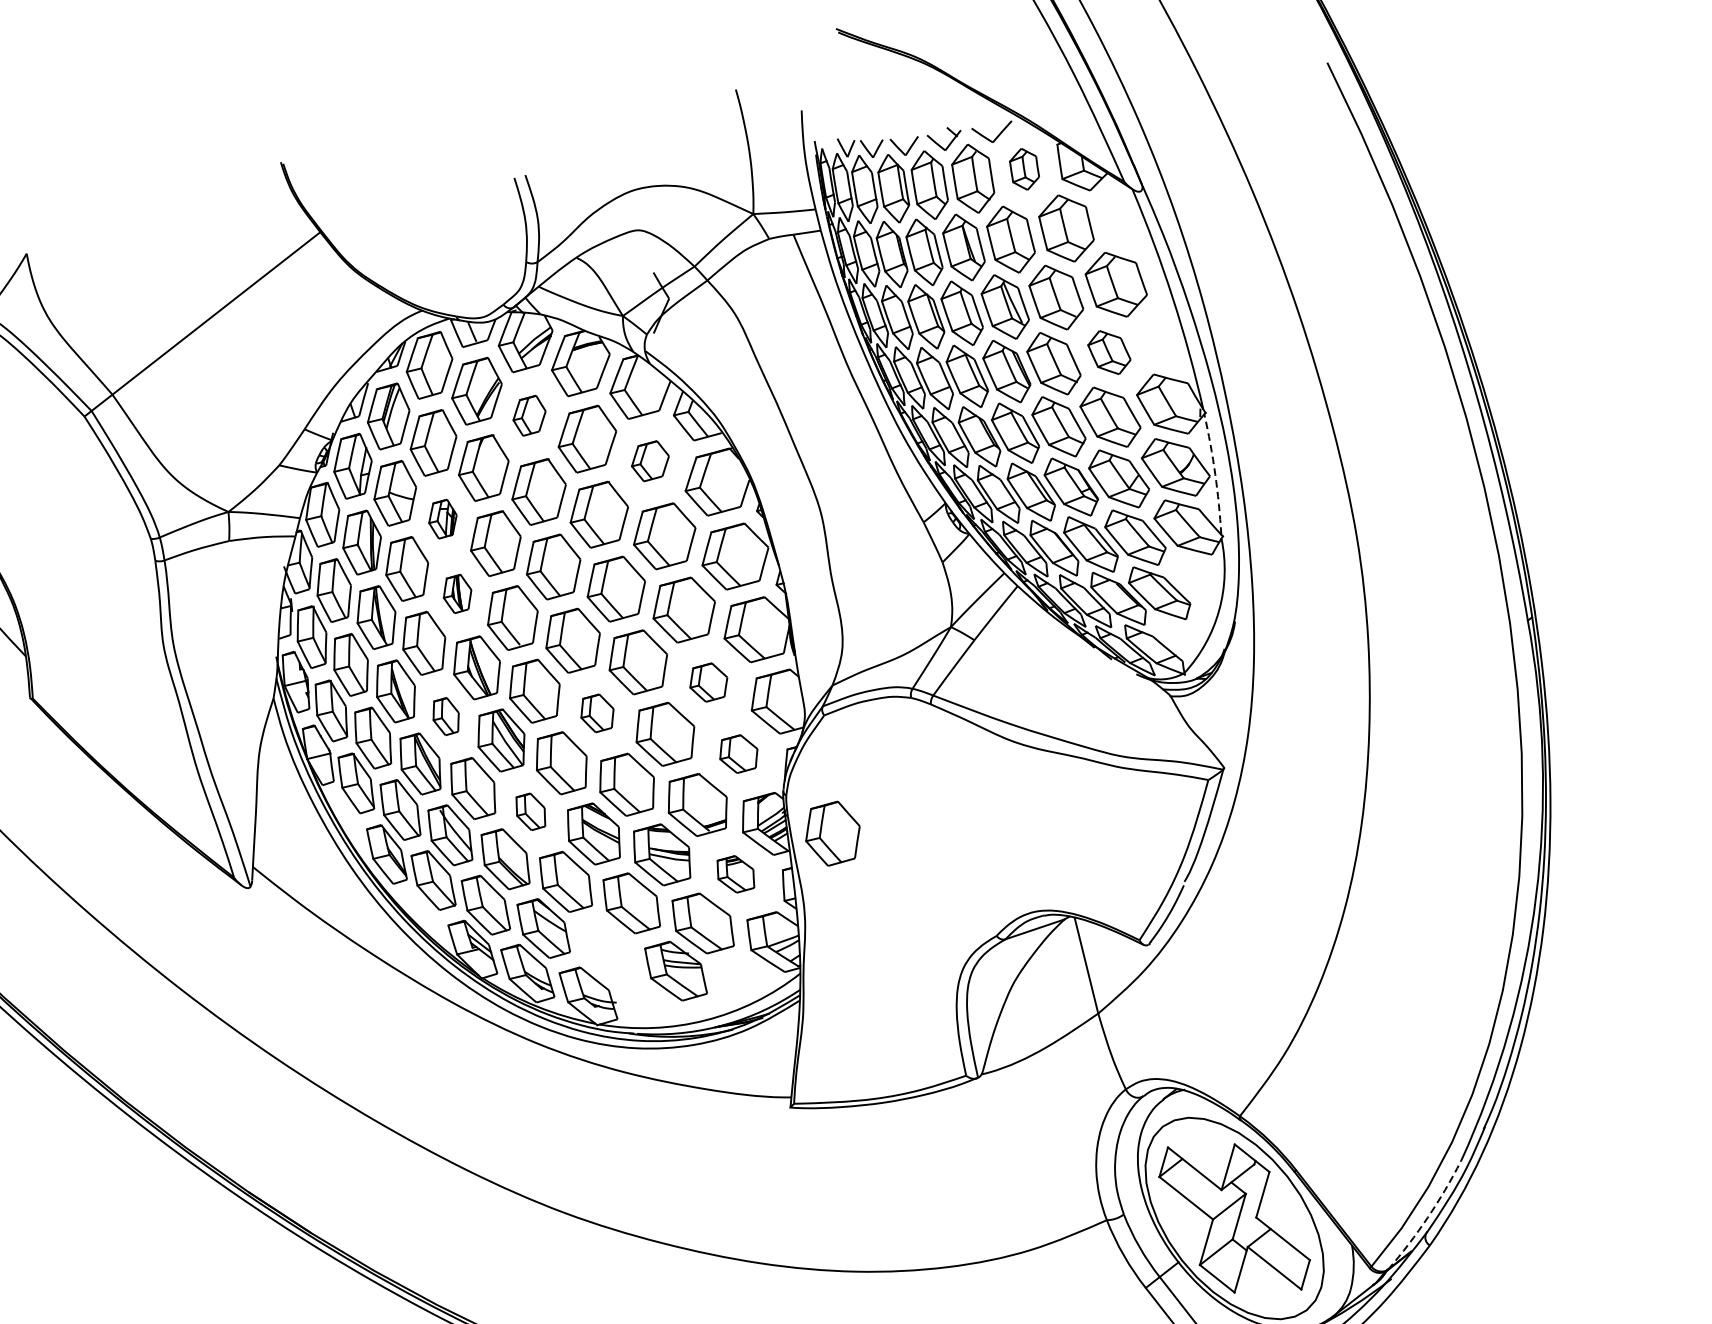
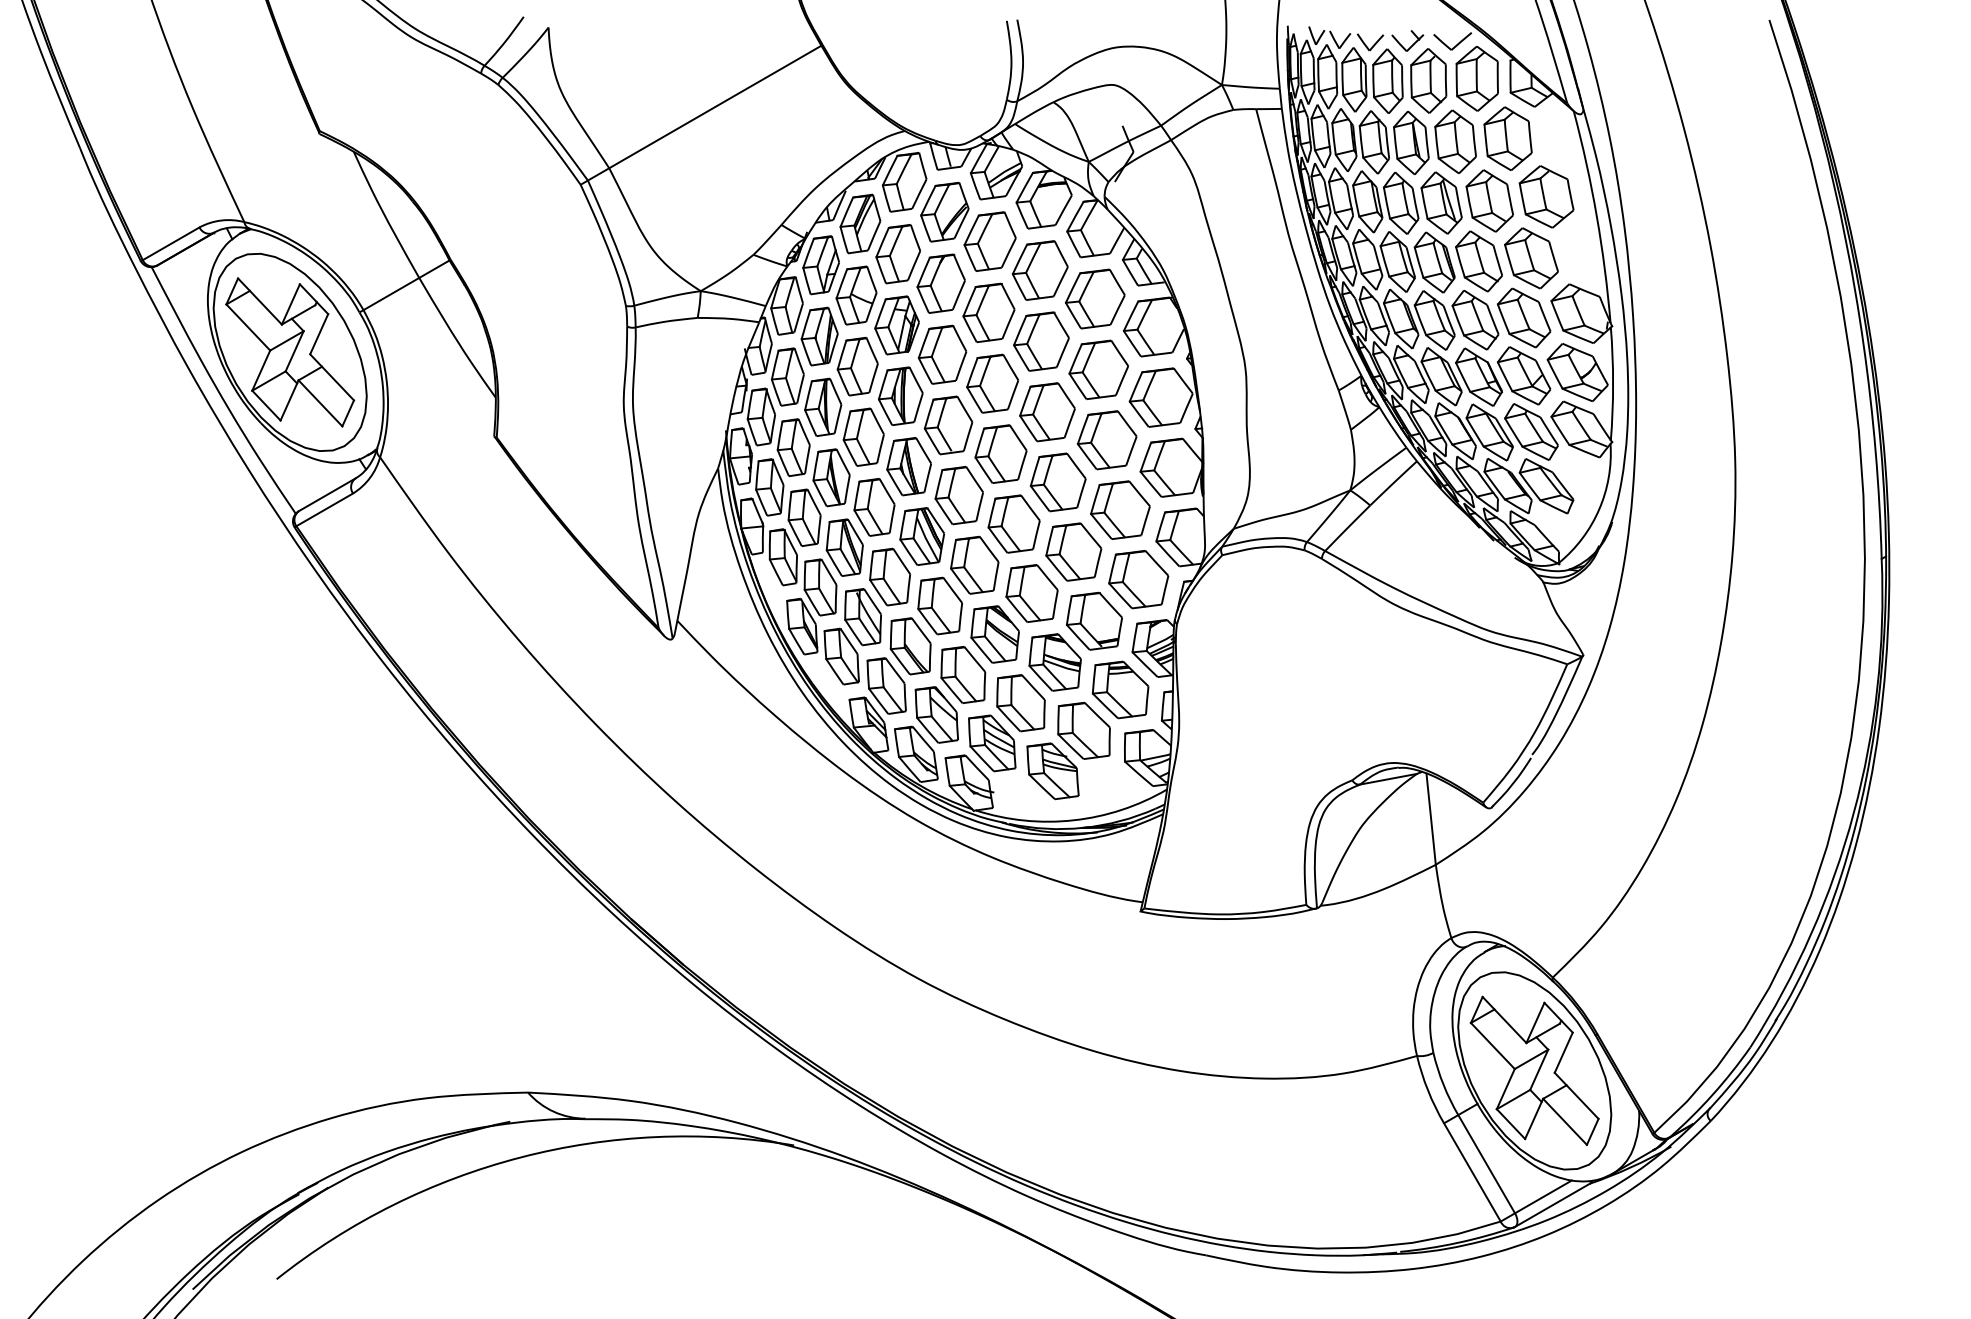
part: (1023, 168) -> (1476, 78), size x1.67
part: (1109, 352) -> (1531, 258), size x1.43
part: (528, 415) -> (989, 241), size x1.67
part: (650, 460) -> (1095, 298), size x1.67
arc: (1215, 473) -> (1613, 383), dashed -> solid
part: (442, 519) -> (896, 325), size x1.67
part: (457, 593) -> (900, 395), size x1.67
part: (708, 681) -> (1120, 509), size x1.67
part: (596, 712) -> (1013, 523), size x1.67
part: (446, 716) -> (874, 507), size x1.67
part: (738, 753) -> (1138, 579), size x1.67
part: (530, 811) -> (939, 605), size x1.67
part: (832, 833) -> (1214, 664), removed
part: (735, 873) -> (1120, 689), size x1.67
part: (607, 950) -> (992, 743), added
arc: (1427, 1218) -> (1712, 1095), dashed -> solid

